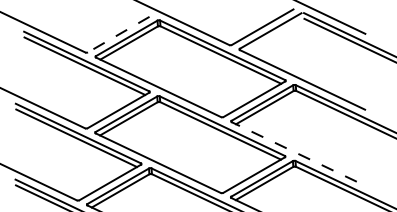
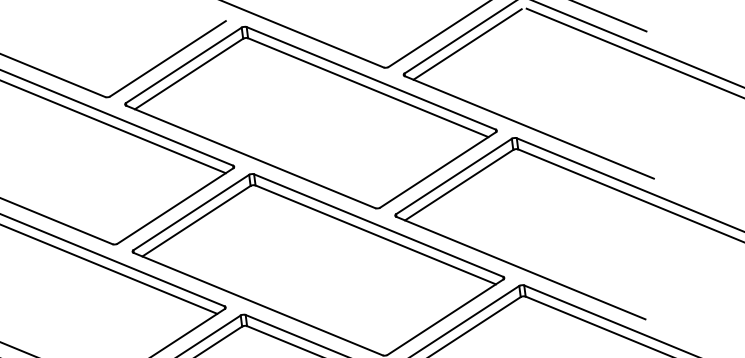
line: (118, 34) -> (167, 58), dashed -> solid
line: (272, 35) -> (466, 44), added
line: (293, 151) -> (519, 267), dashed -> solid

